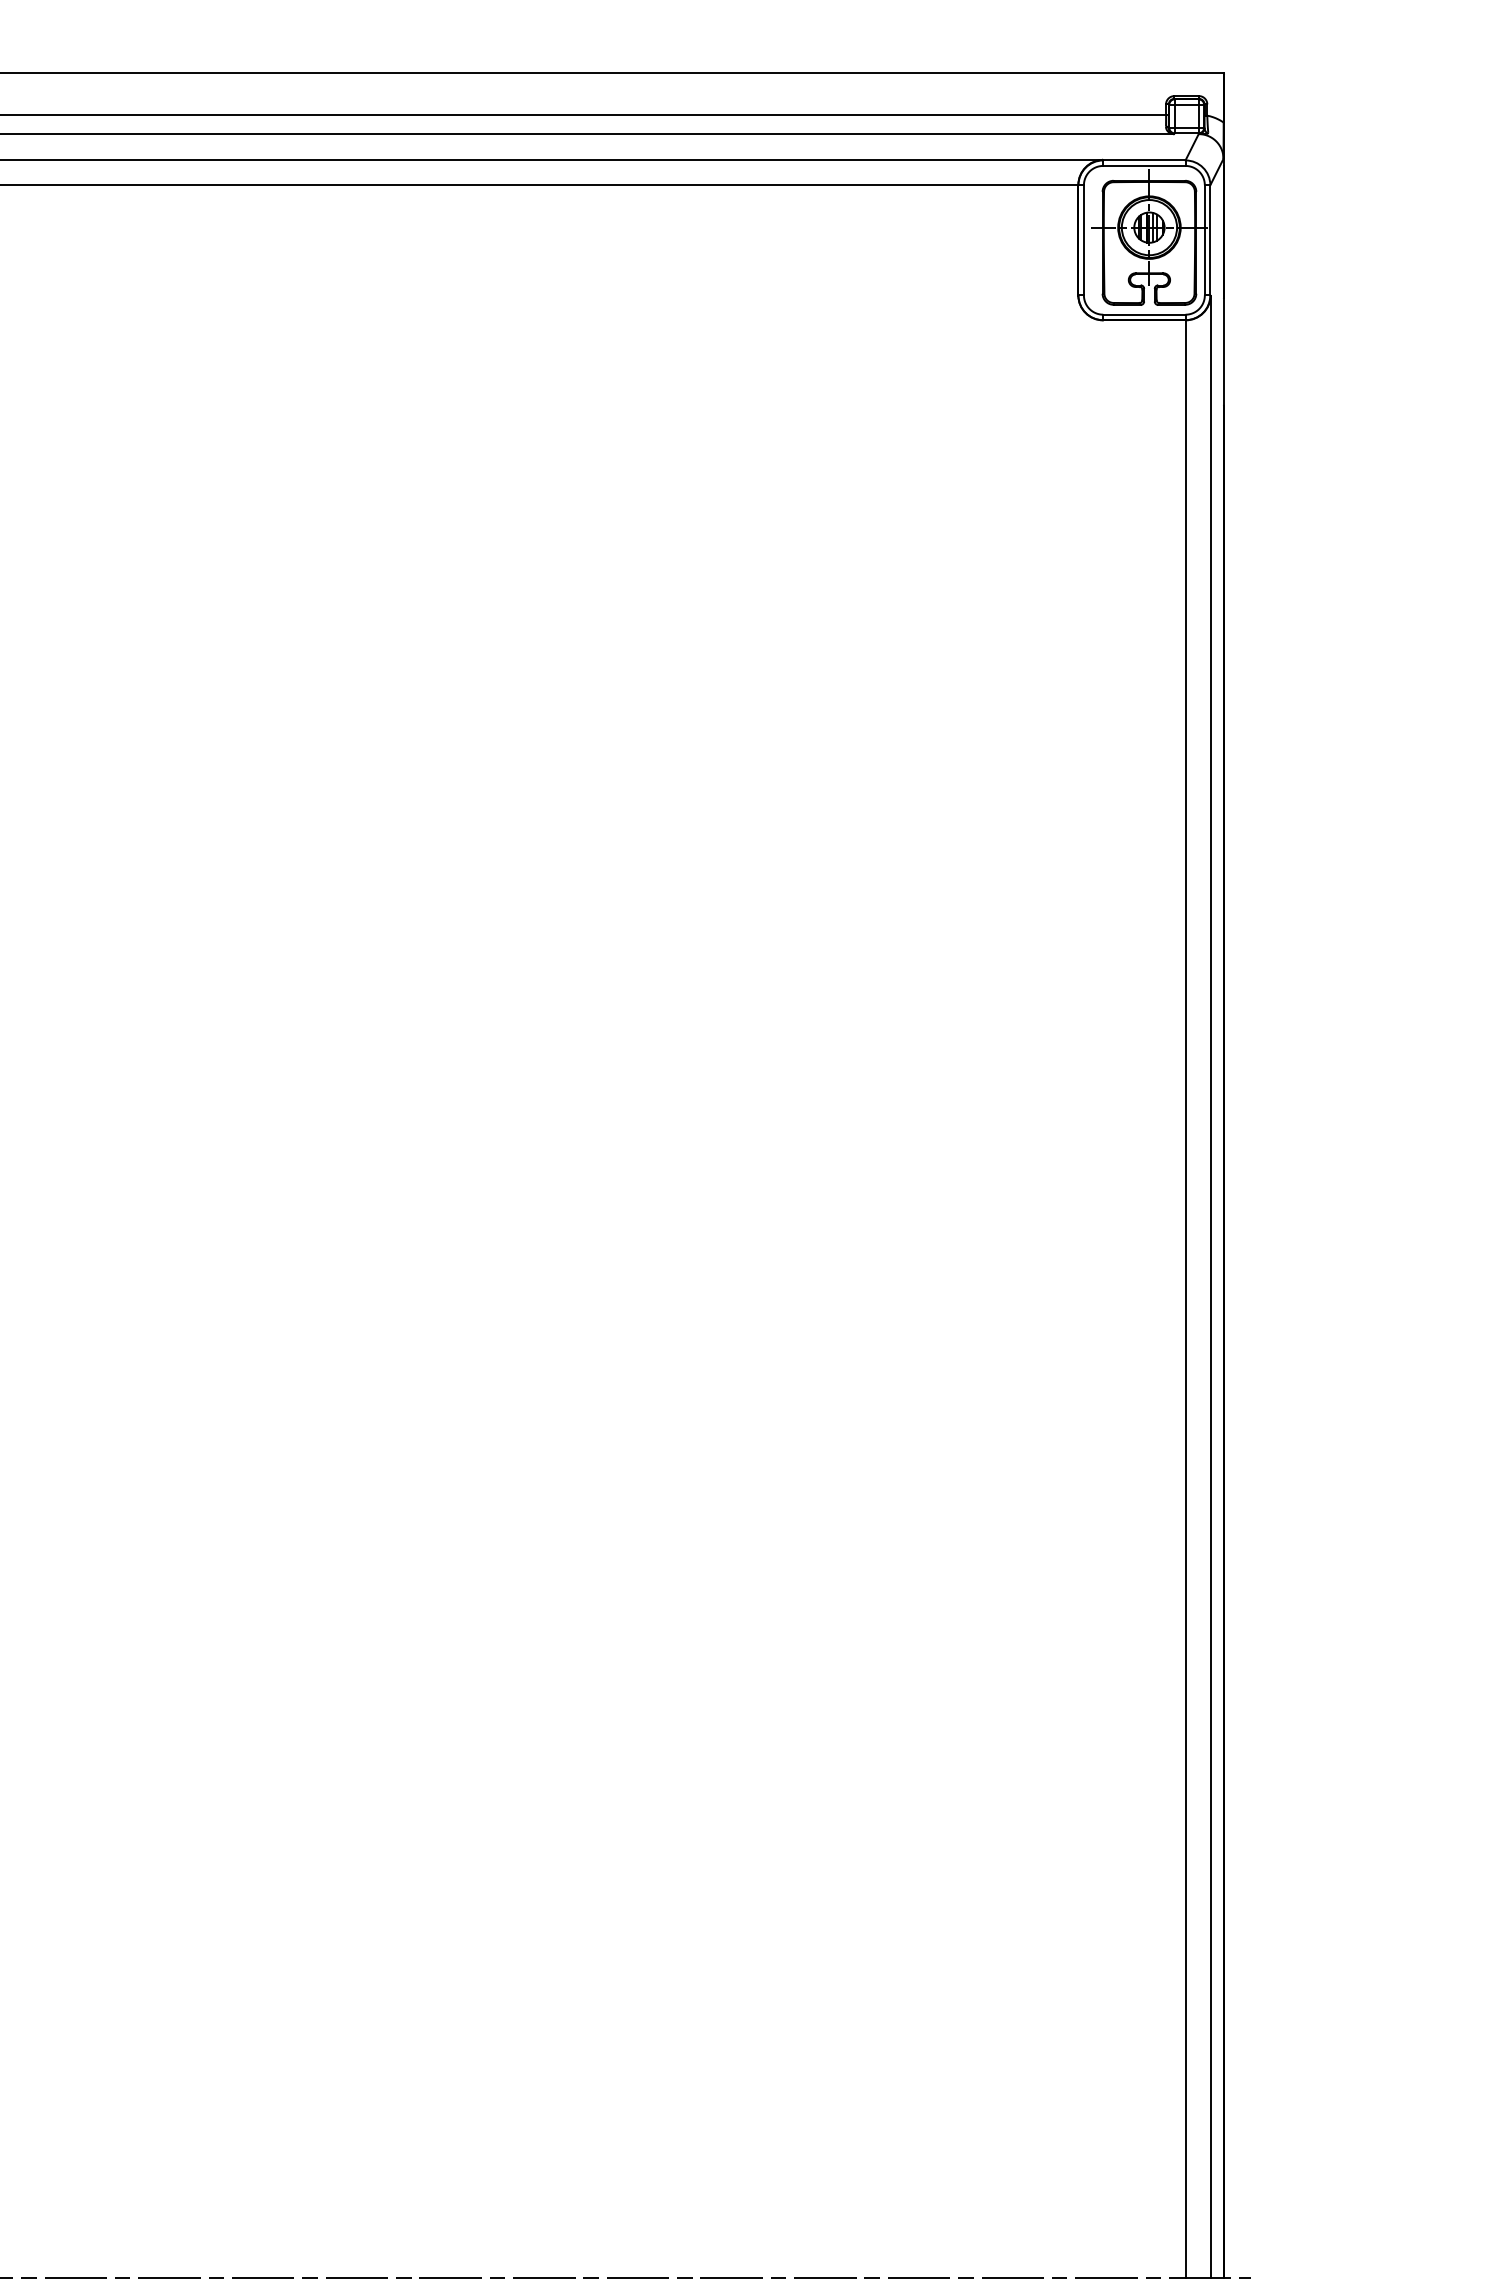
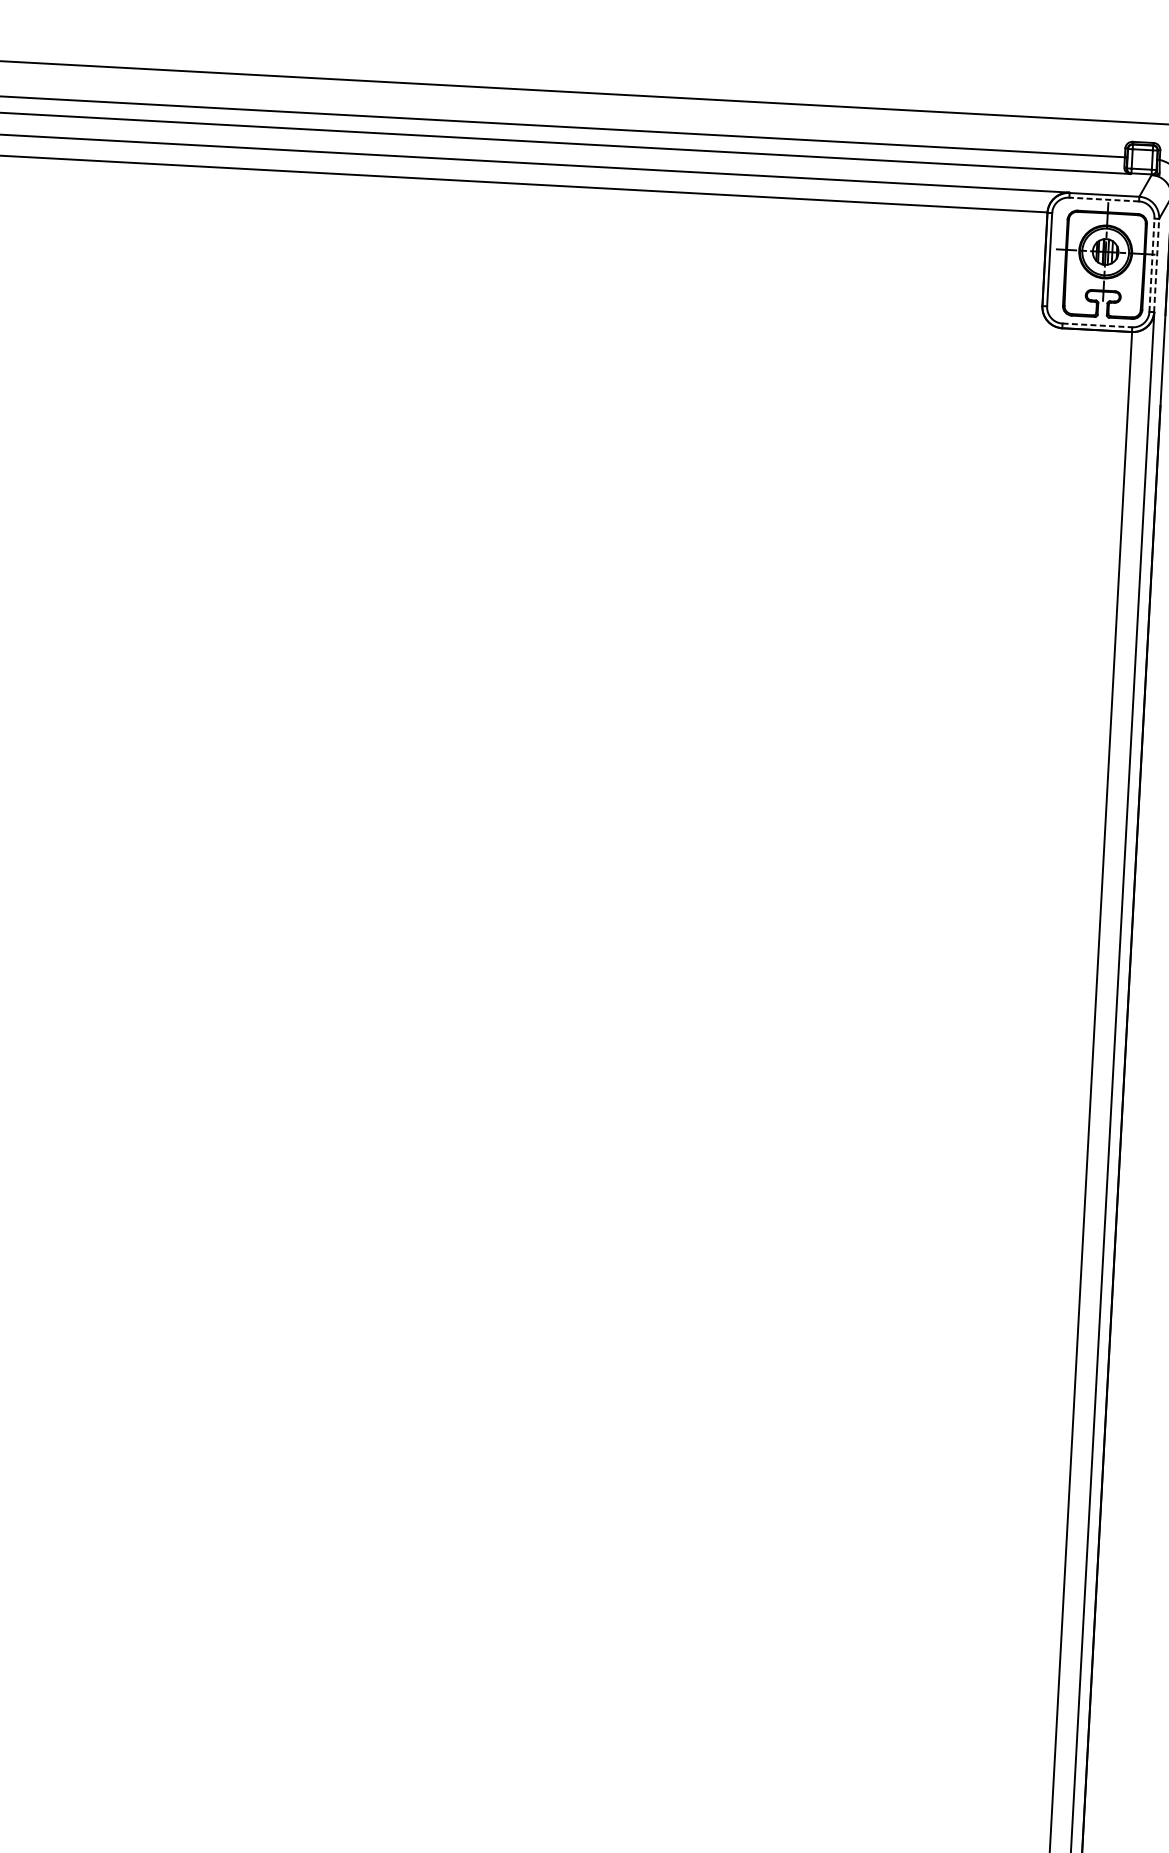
line: (1143, 165) -> (1103, 199), solid -> dashed
line: (1204, 239) -> (1151, 264), solid -> dashed
line: (1210, 239) -> (1156, 264), solid -> dashed
line: (1144, 314) -> (1097, 325), solid -> dashed

